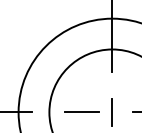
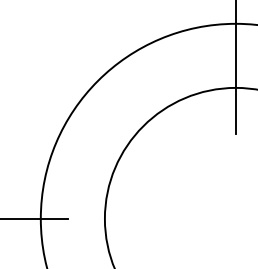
line: (112, 111) -> (236, 216), removed
line: (82, 112) -> (173, 219), removed

